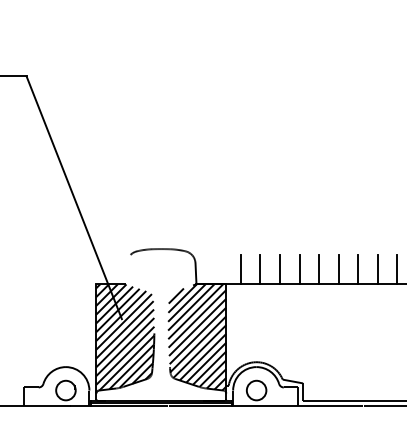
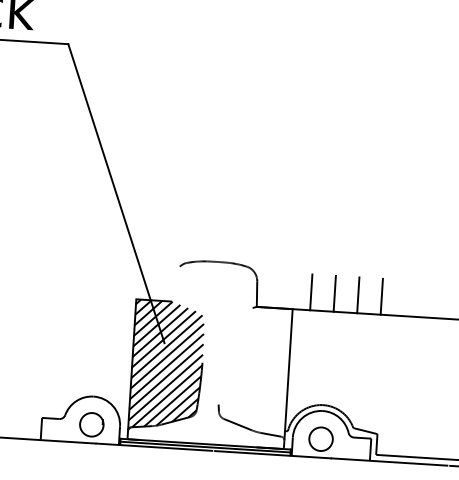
line: (319, 269) -> (405, 298), removed
line: (338, 269) -> (428, 299), removed
line: (358, 269) -> (452, 301), removed
hatch: (197, 337) -> (254, 370), removed

